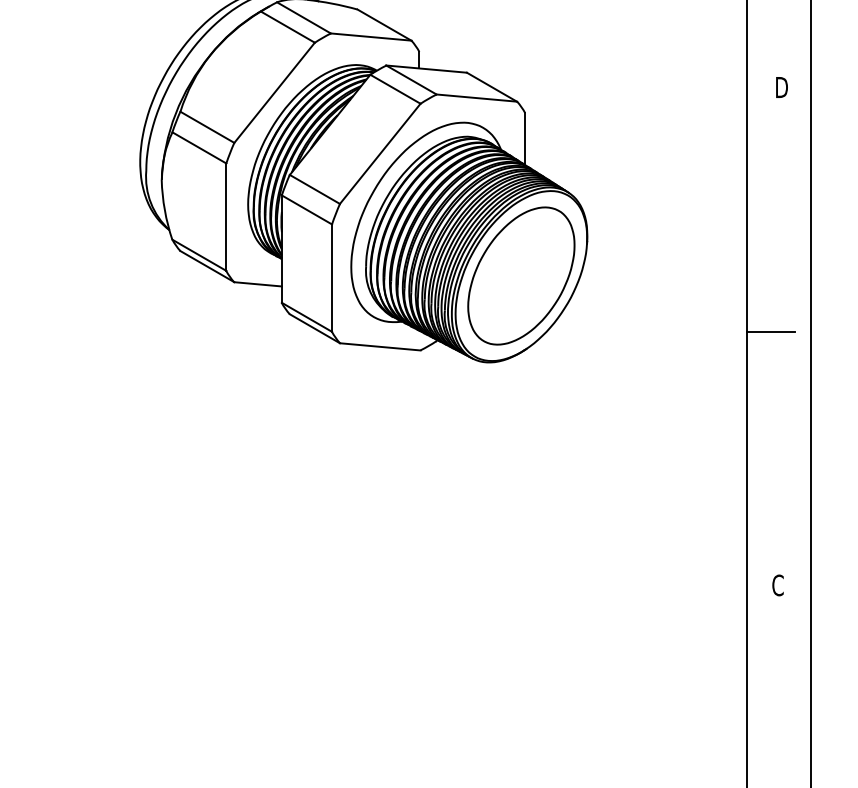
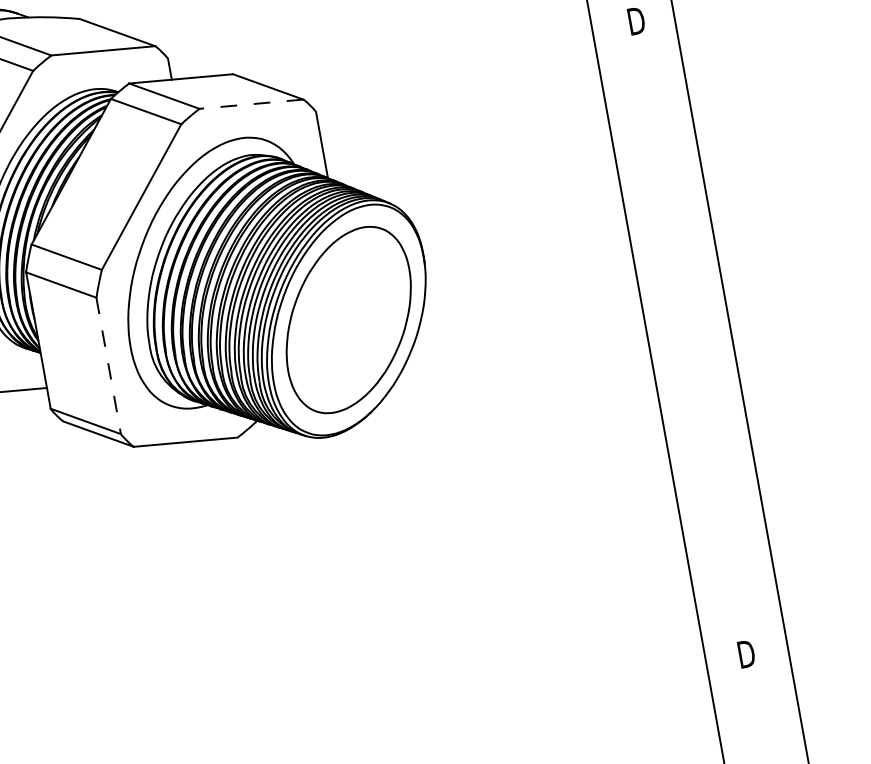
line: (476, 98) -> (251, 104), solid -> dashed
line: (331, 278) -> (108, 366), solid -> dashed
line: (770, 331) -> (677, 333), removed
text: (778, 585) -> (746, 654), C -> D

